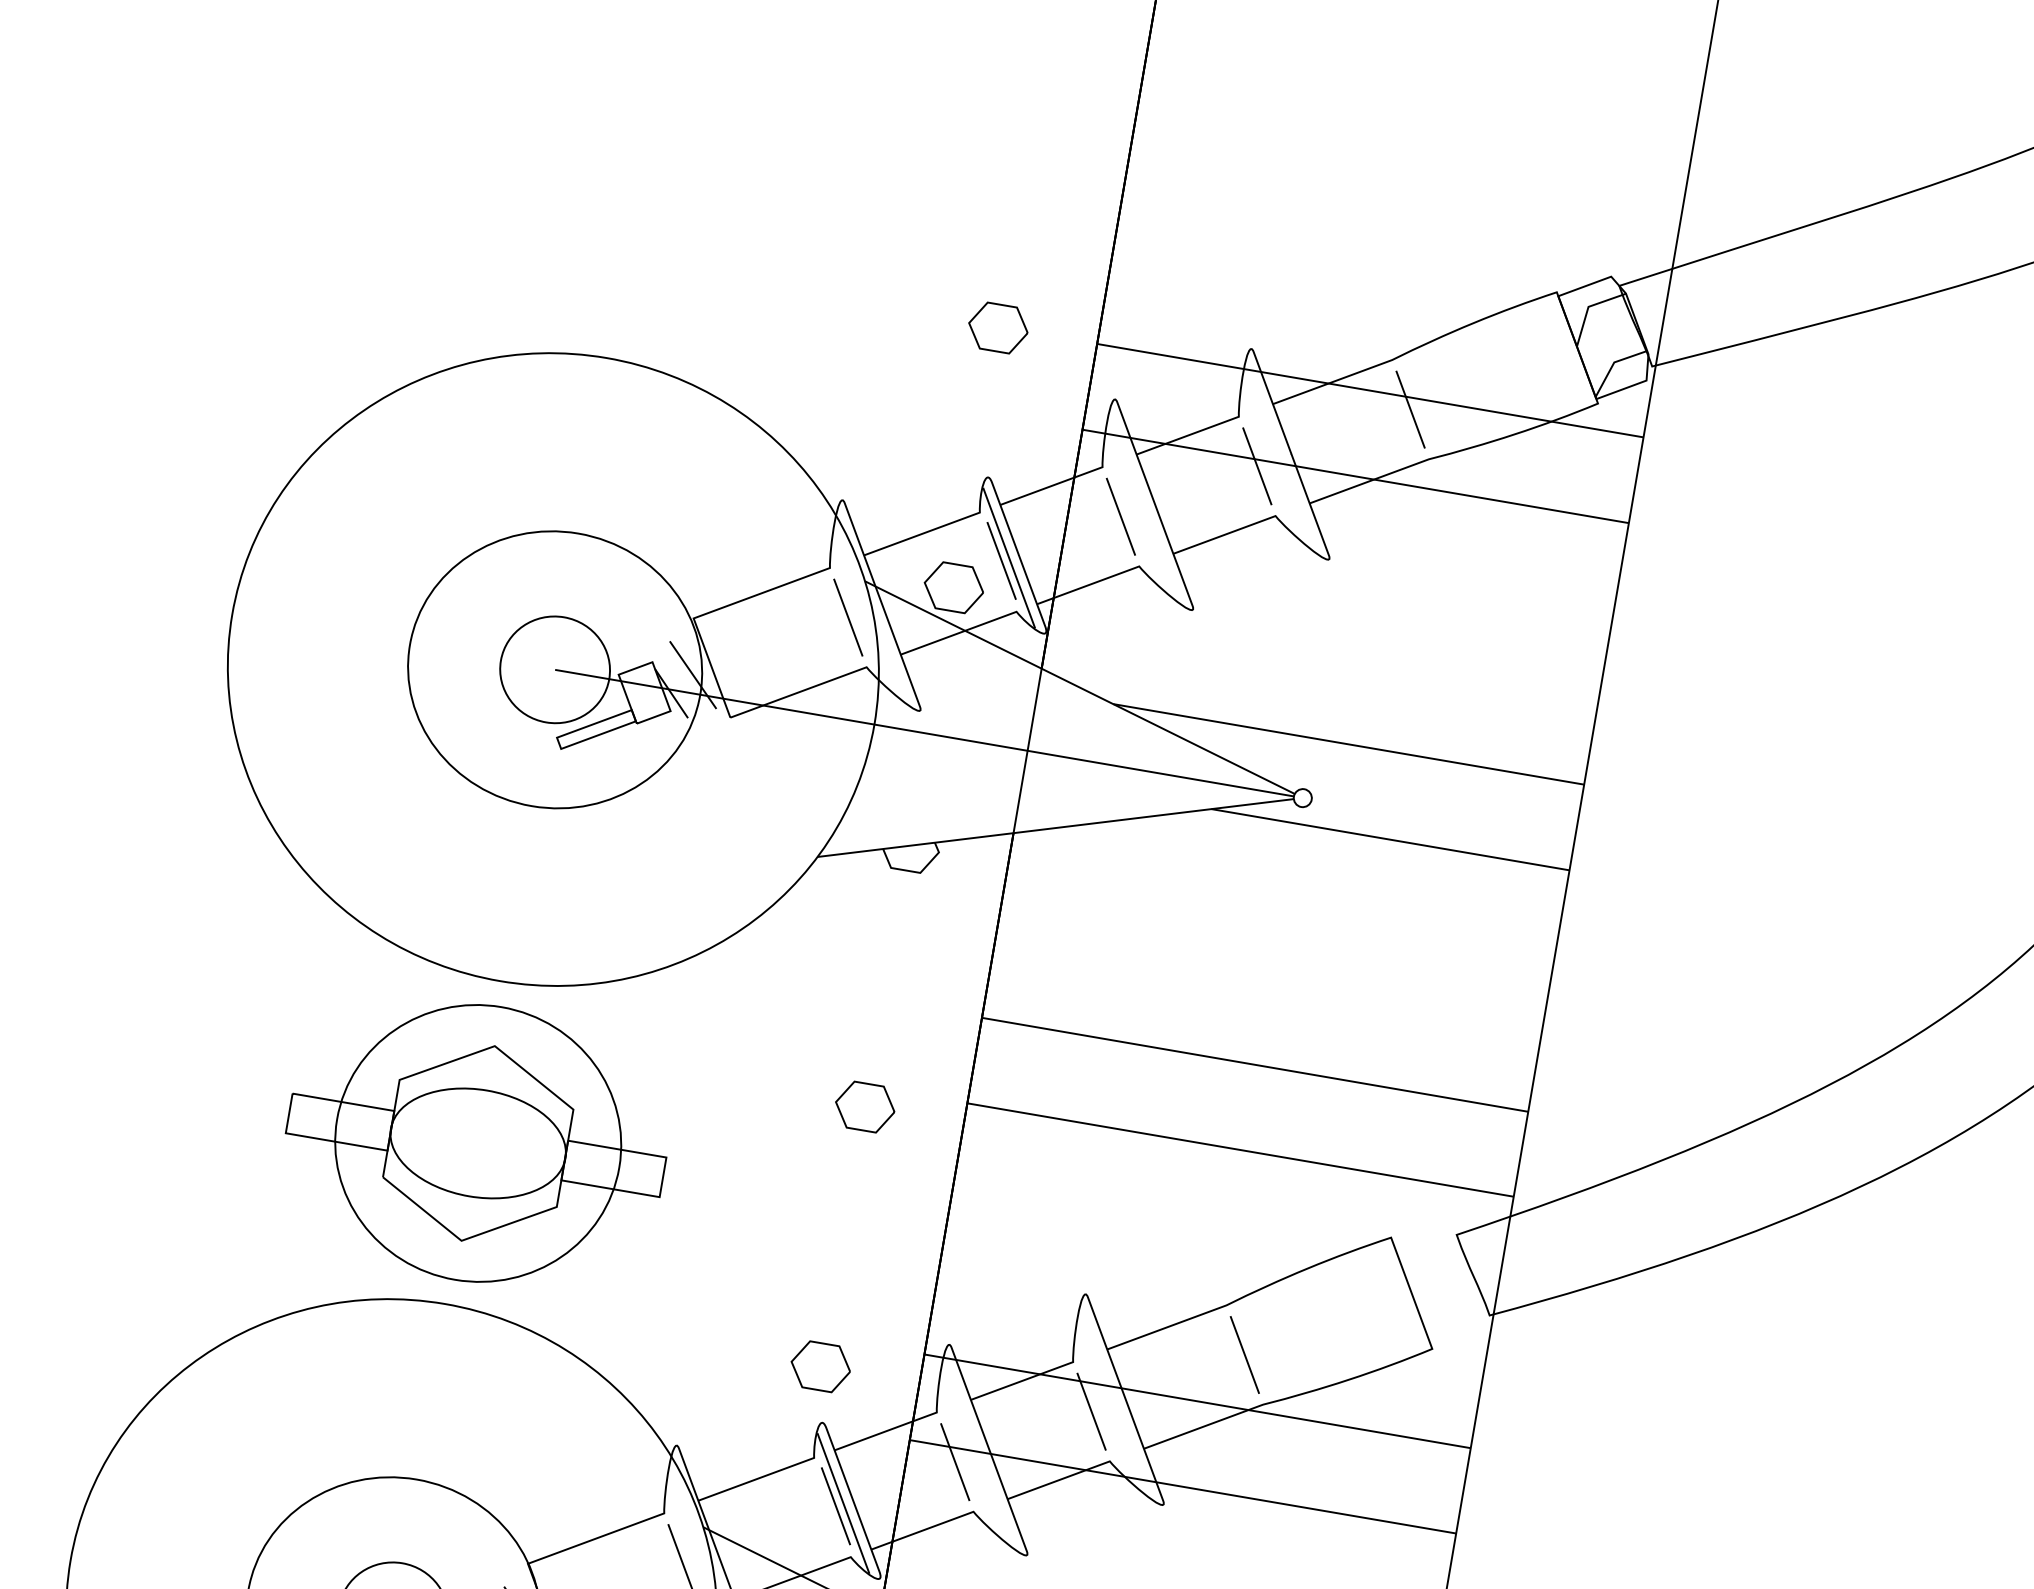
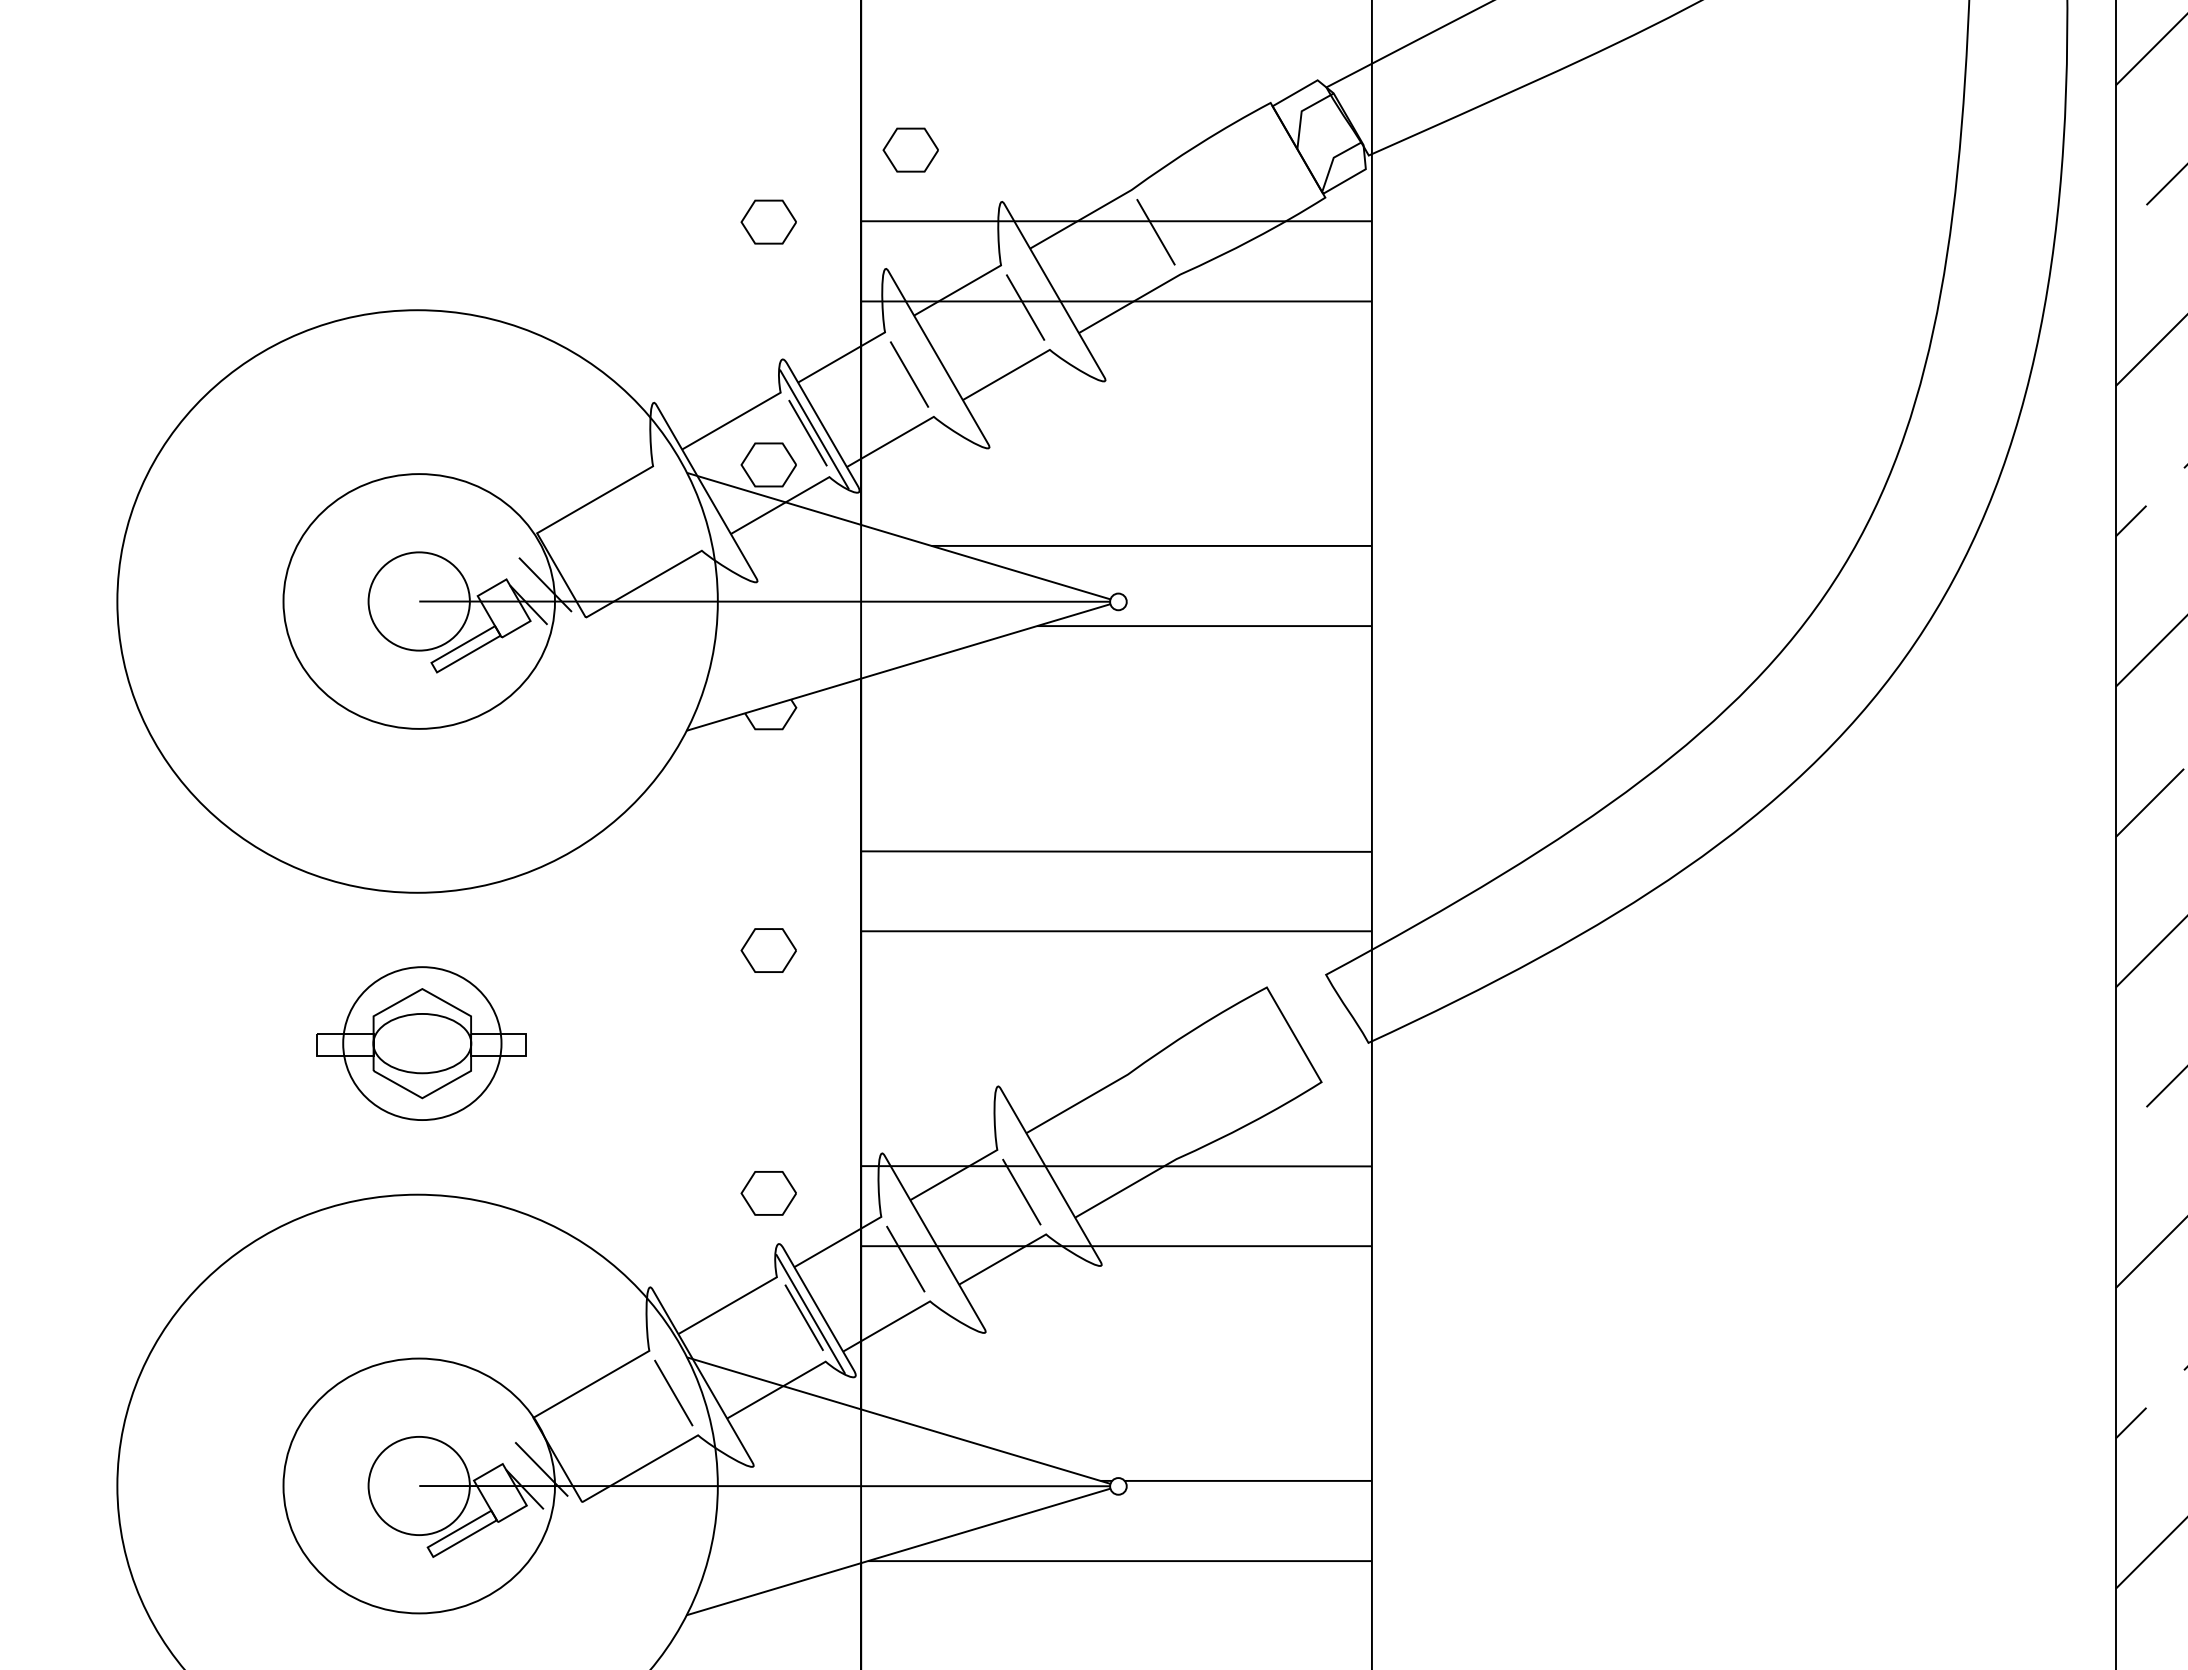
part: (1163, 276) -> (910, 149), added
line: (847, 617) -> (676, 508), removed
part: (476, 1142) -> (421, 1043), size x0.6
line: (1244, 1354) -> (1151, 1116), removed

